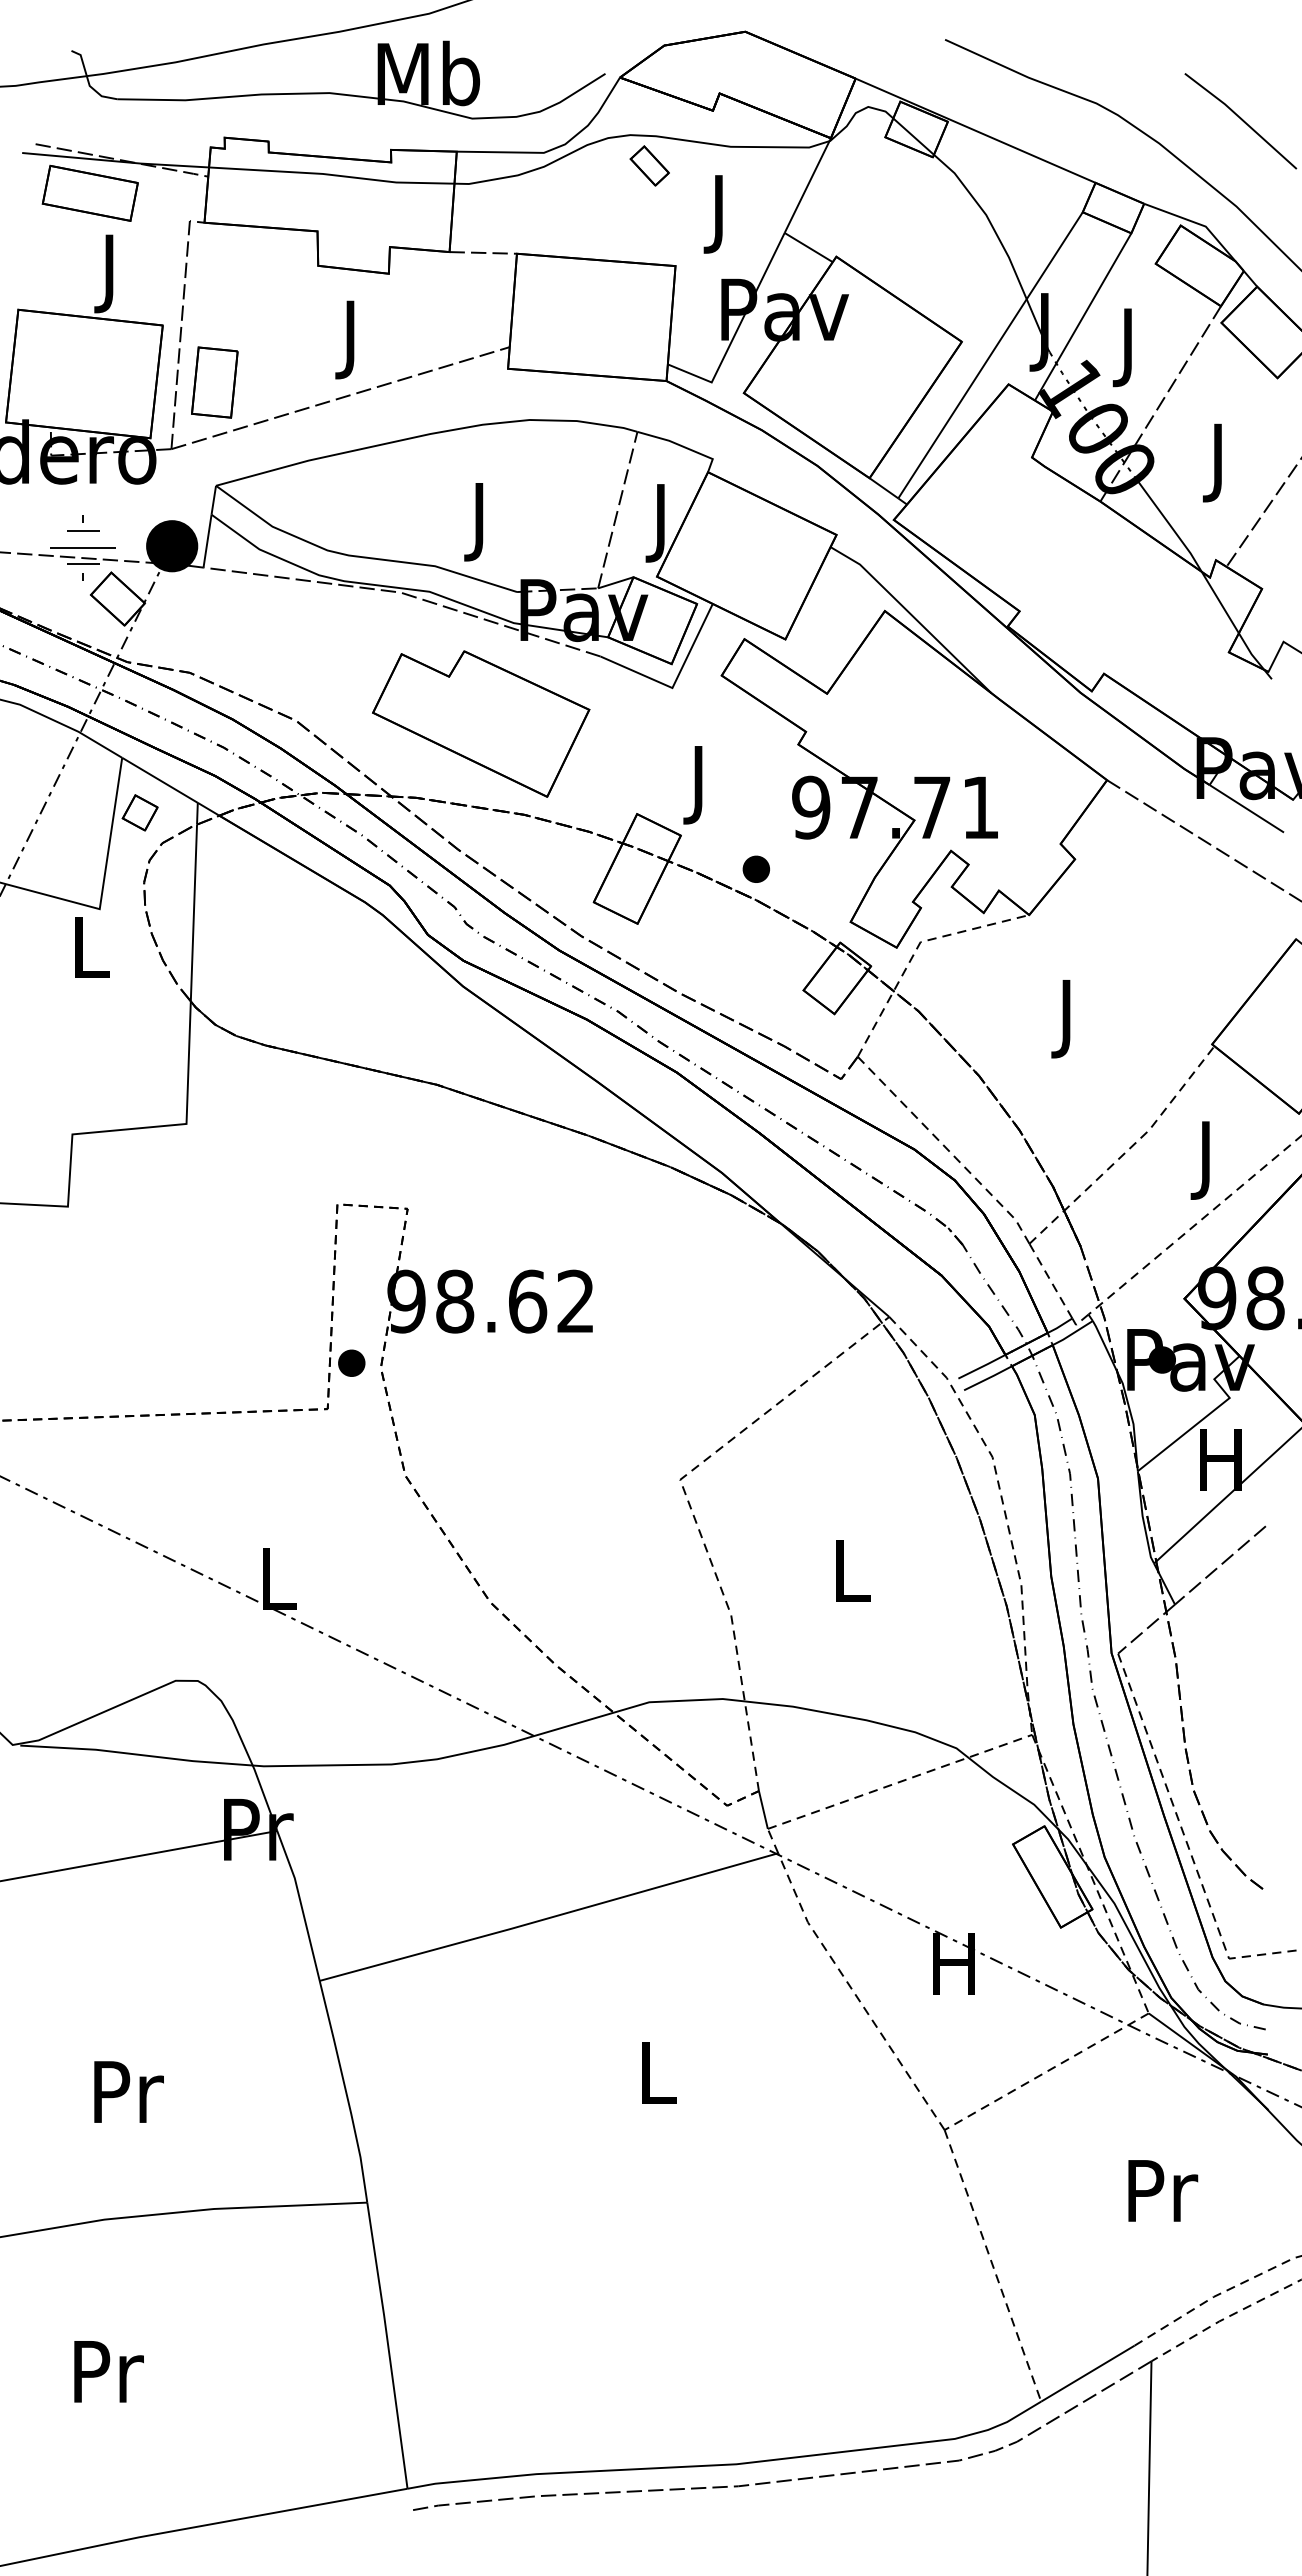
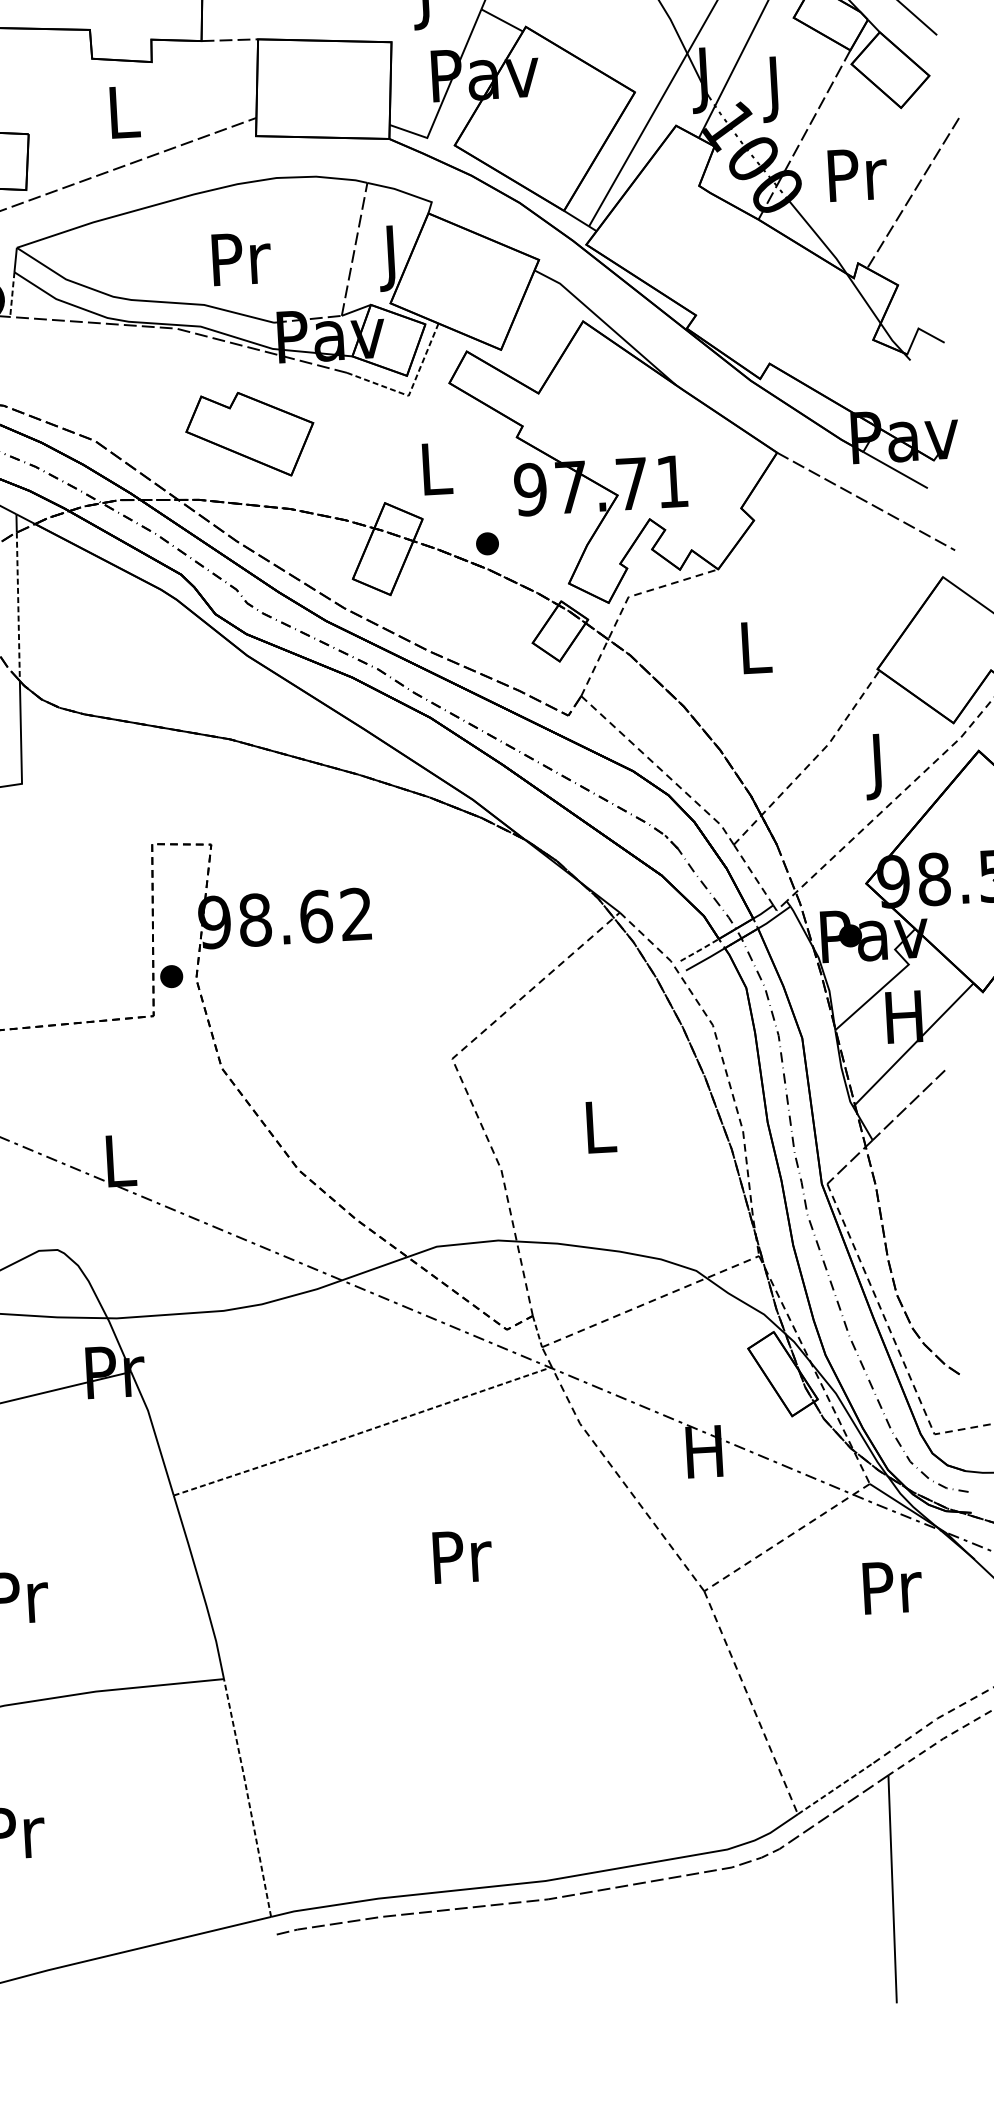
text: (352, 339) -> (124, 118), J -> L
text: (1221, 462) -> (858, 181), J -> Pr
text: (482, 522) -> (241, 266), J -> Pr
line: (207, 541) -> (12, 294), solid -> dashed
line: (675, 681) -> (410, 390), solid -> dashed
part: (481, 723) -> (250, 434), size x0.7
text: (700, 785) -> (436, 476), J -> L
line: (193, 913) -> (18, 607), solid -> dashed
text: (1068, 1019) -> (756, 655), J -> L
line: (982, 1366) -> (700, 949), solid -> dashed
line: (763, 1810) -> (537, 1332), solid -> dashed
line: (548, 1918) -> (362, 1432), solid -> dashed
text: (659, 2072) -> (462, 1556), L -> Pr
text: (1163, 2190) -> (893, 1586), moved
line: (388, 2344) -> (248, 1796), solid -> dashed
line: (1088, 2373) -> (836, 1788), solid -> dashed

